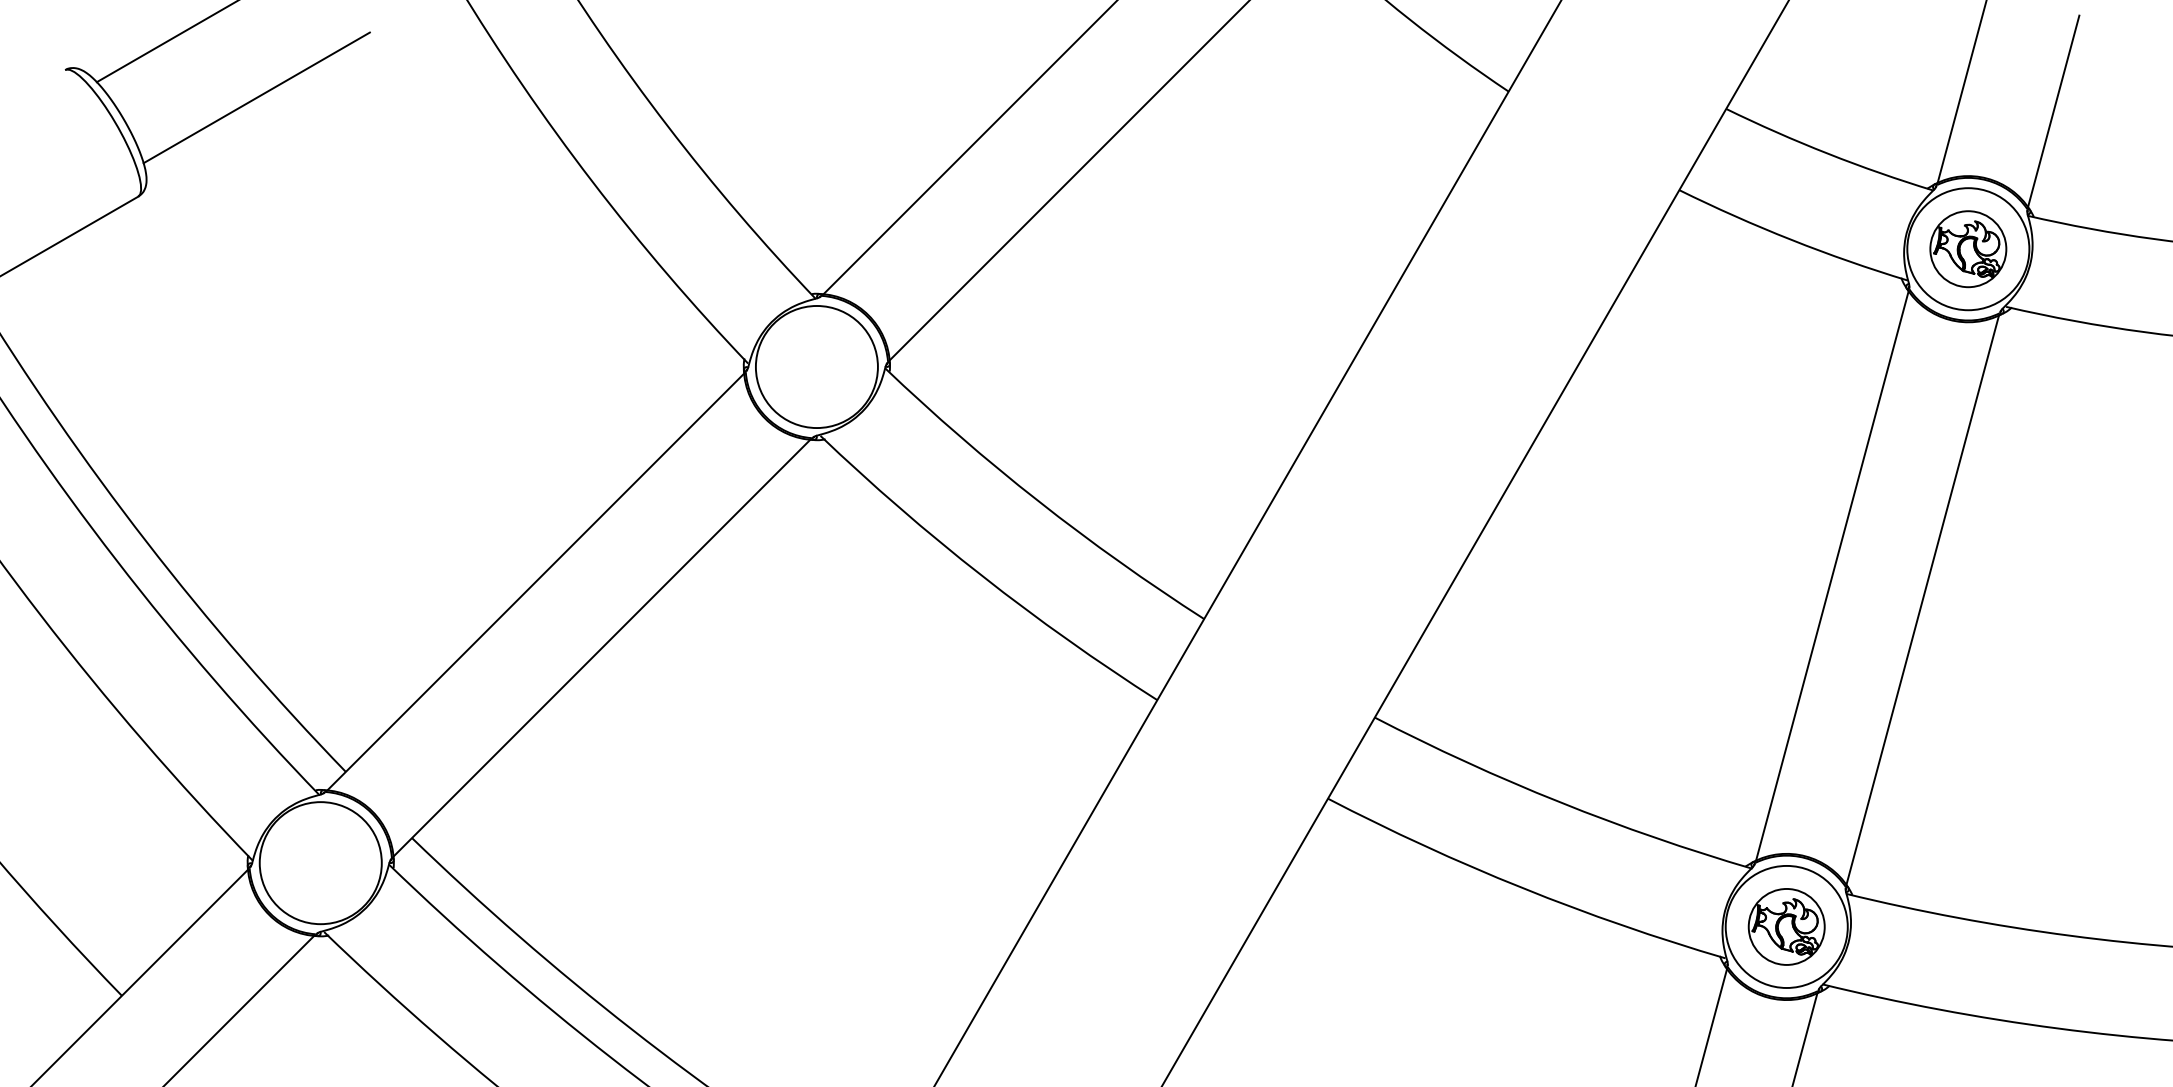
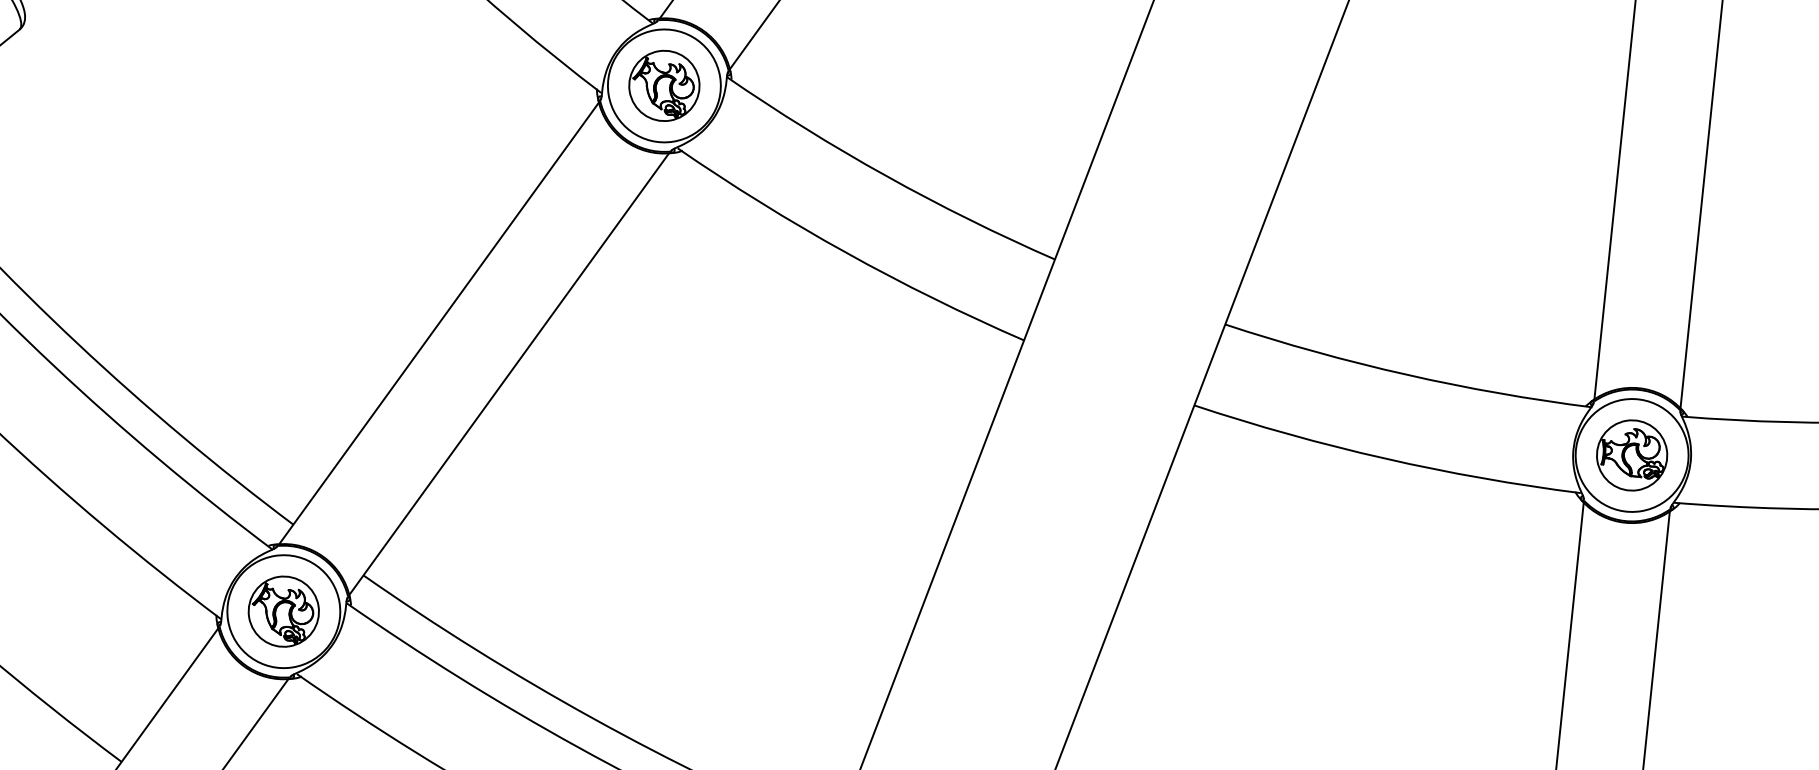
part: (816, 366) -> (663, 85), added
part: (320, 862) -> (283, 611), added

